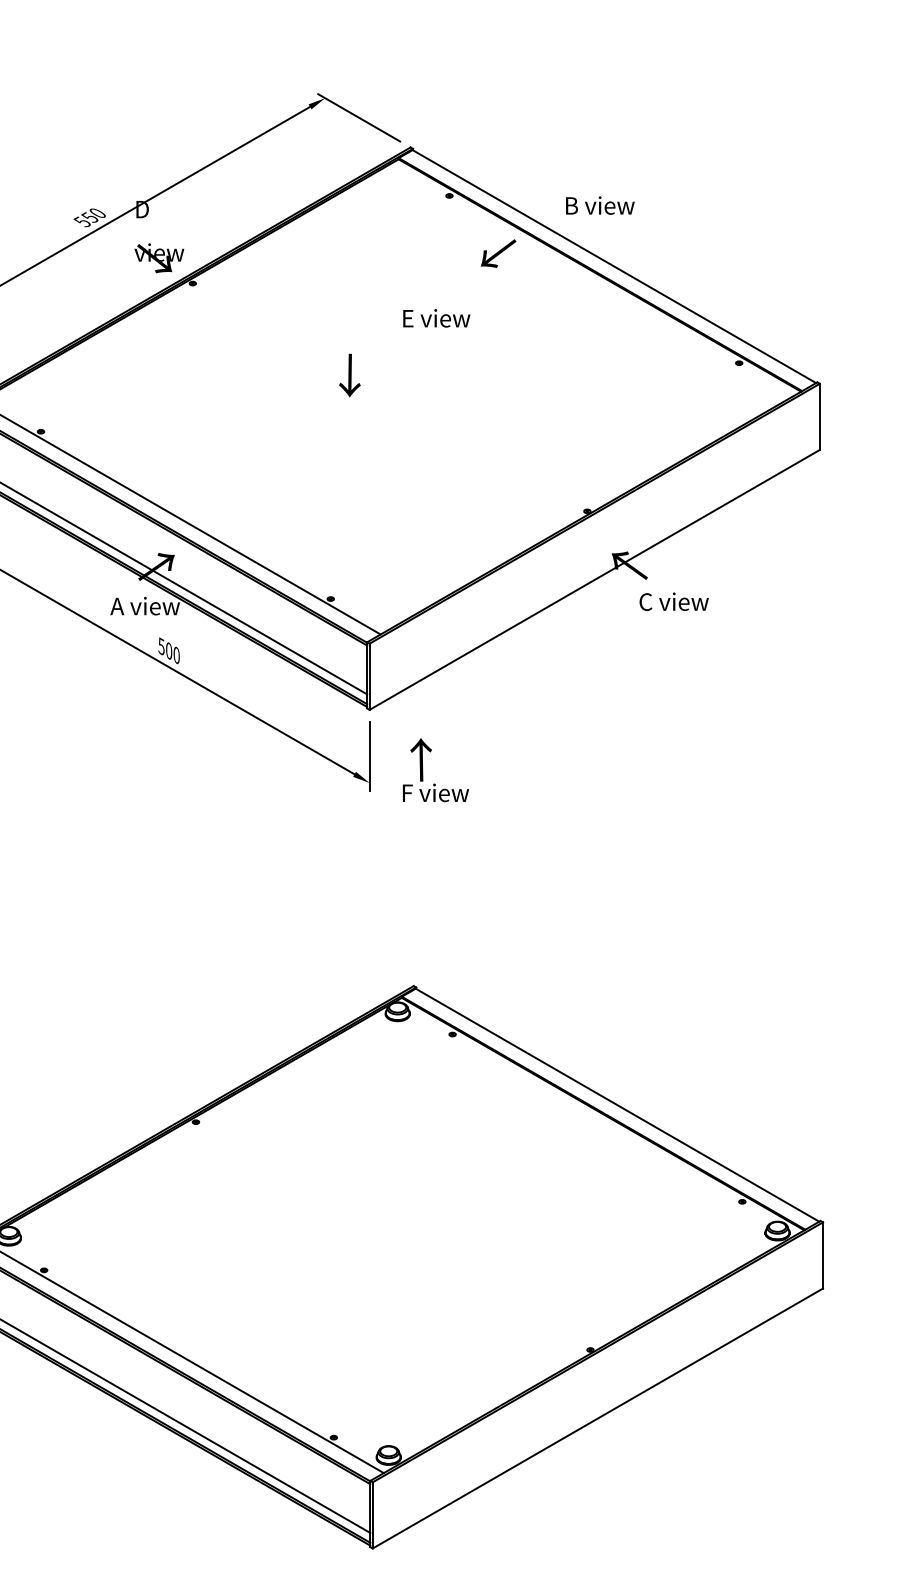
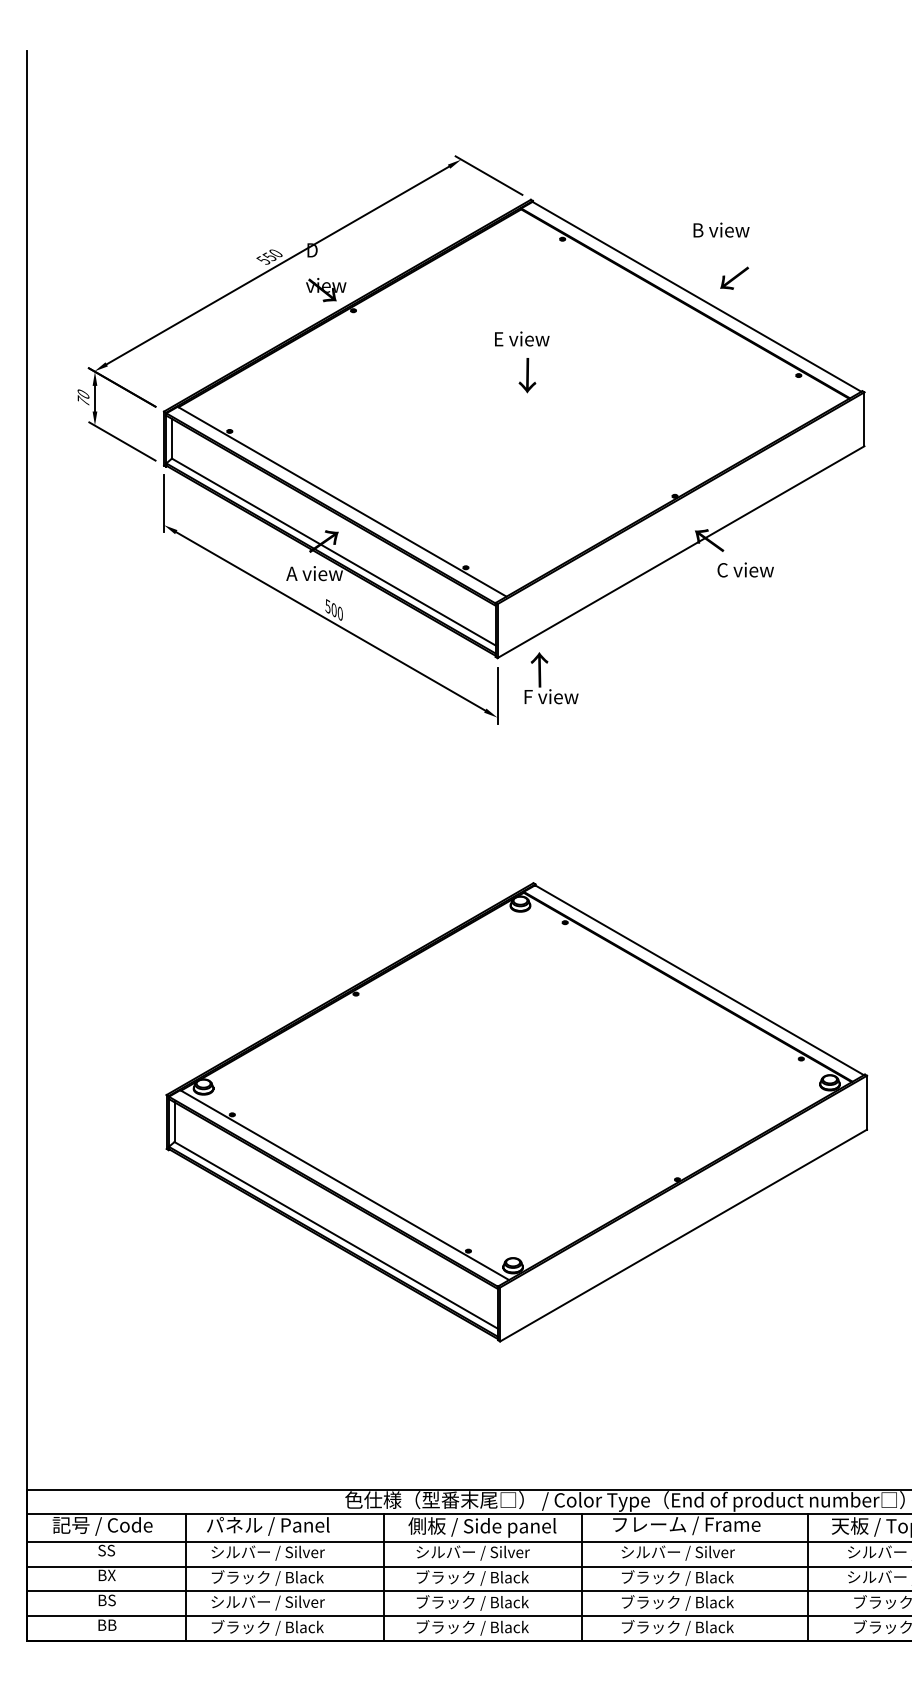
text: (600, 204) -> (721, 229), moved
text: (498, 252) -> (734, 277), moved
text: (437, 317) -> (522, 338), moved
text: (349, 375) -> (527, 375), moved
text: (435, 770) -> (551, 678), moved

